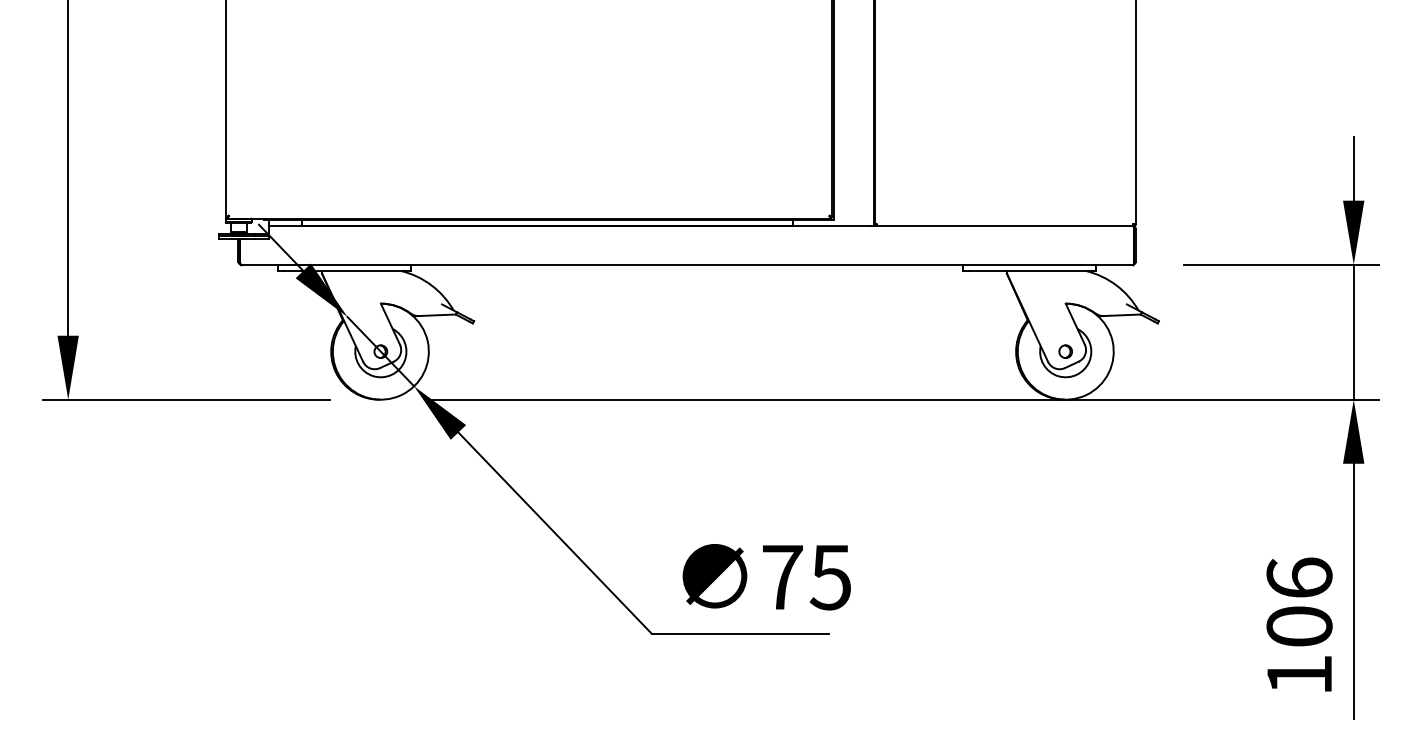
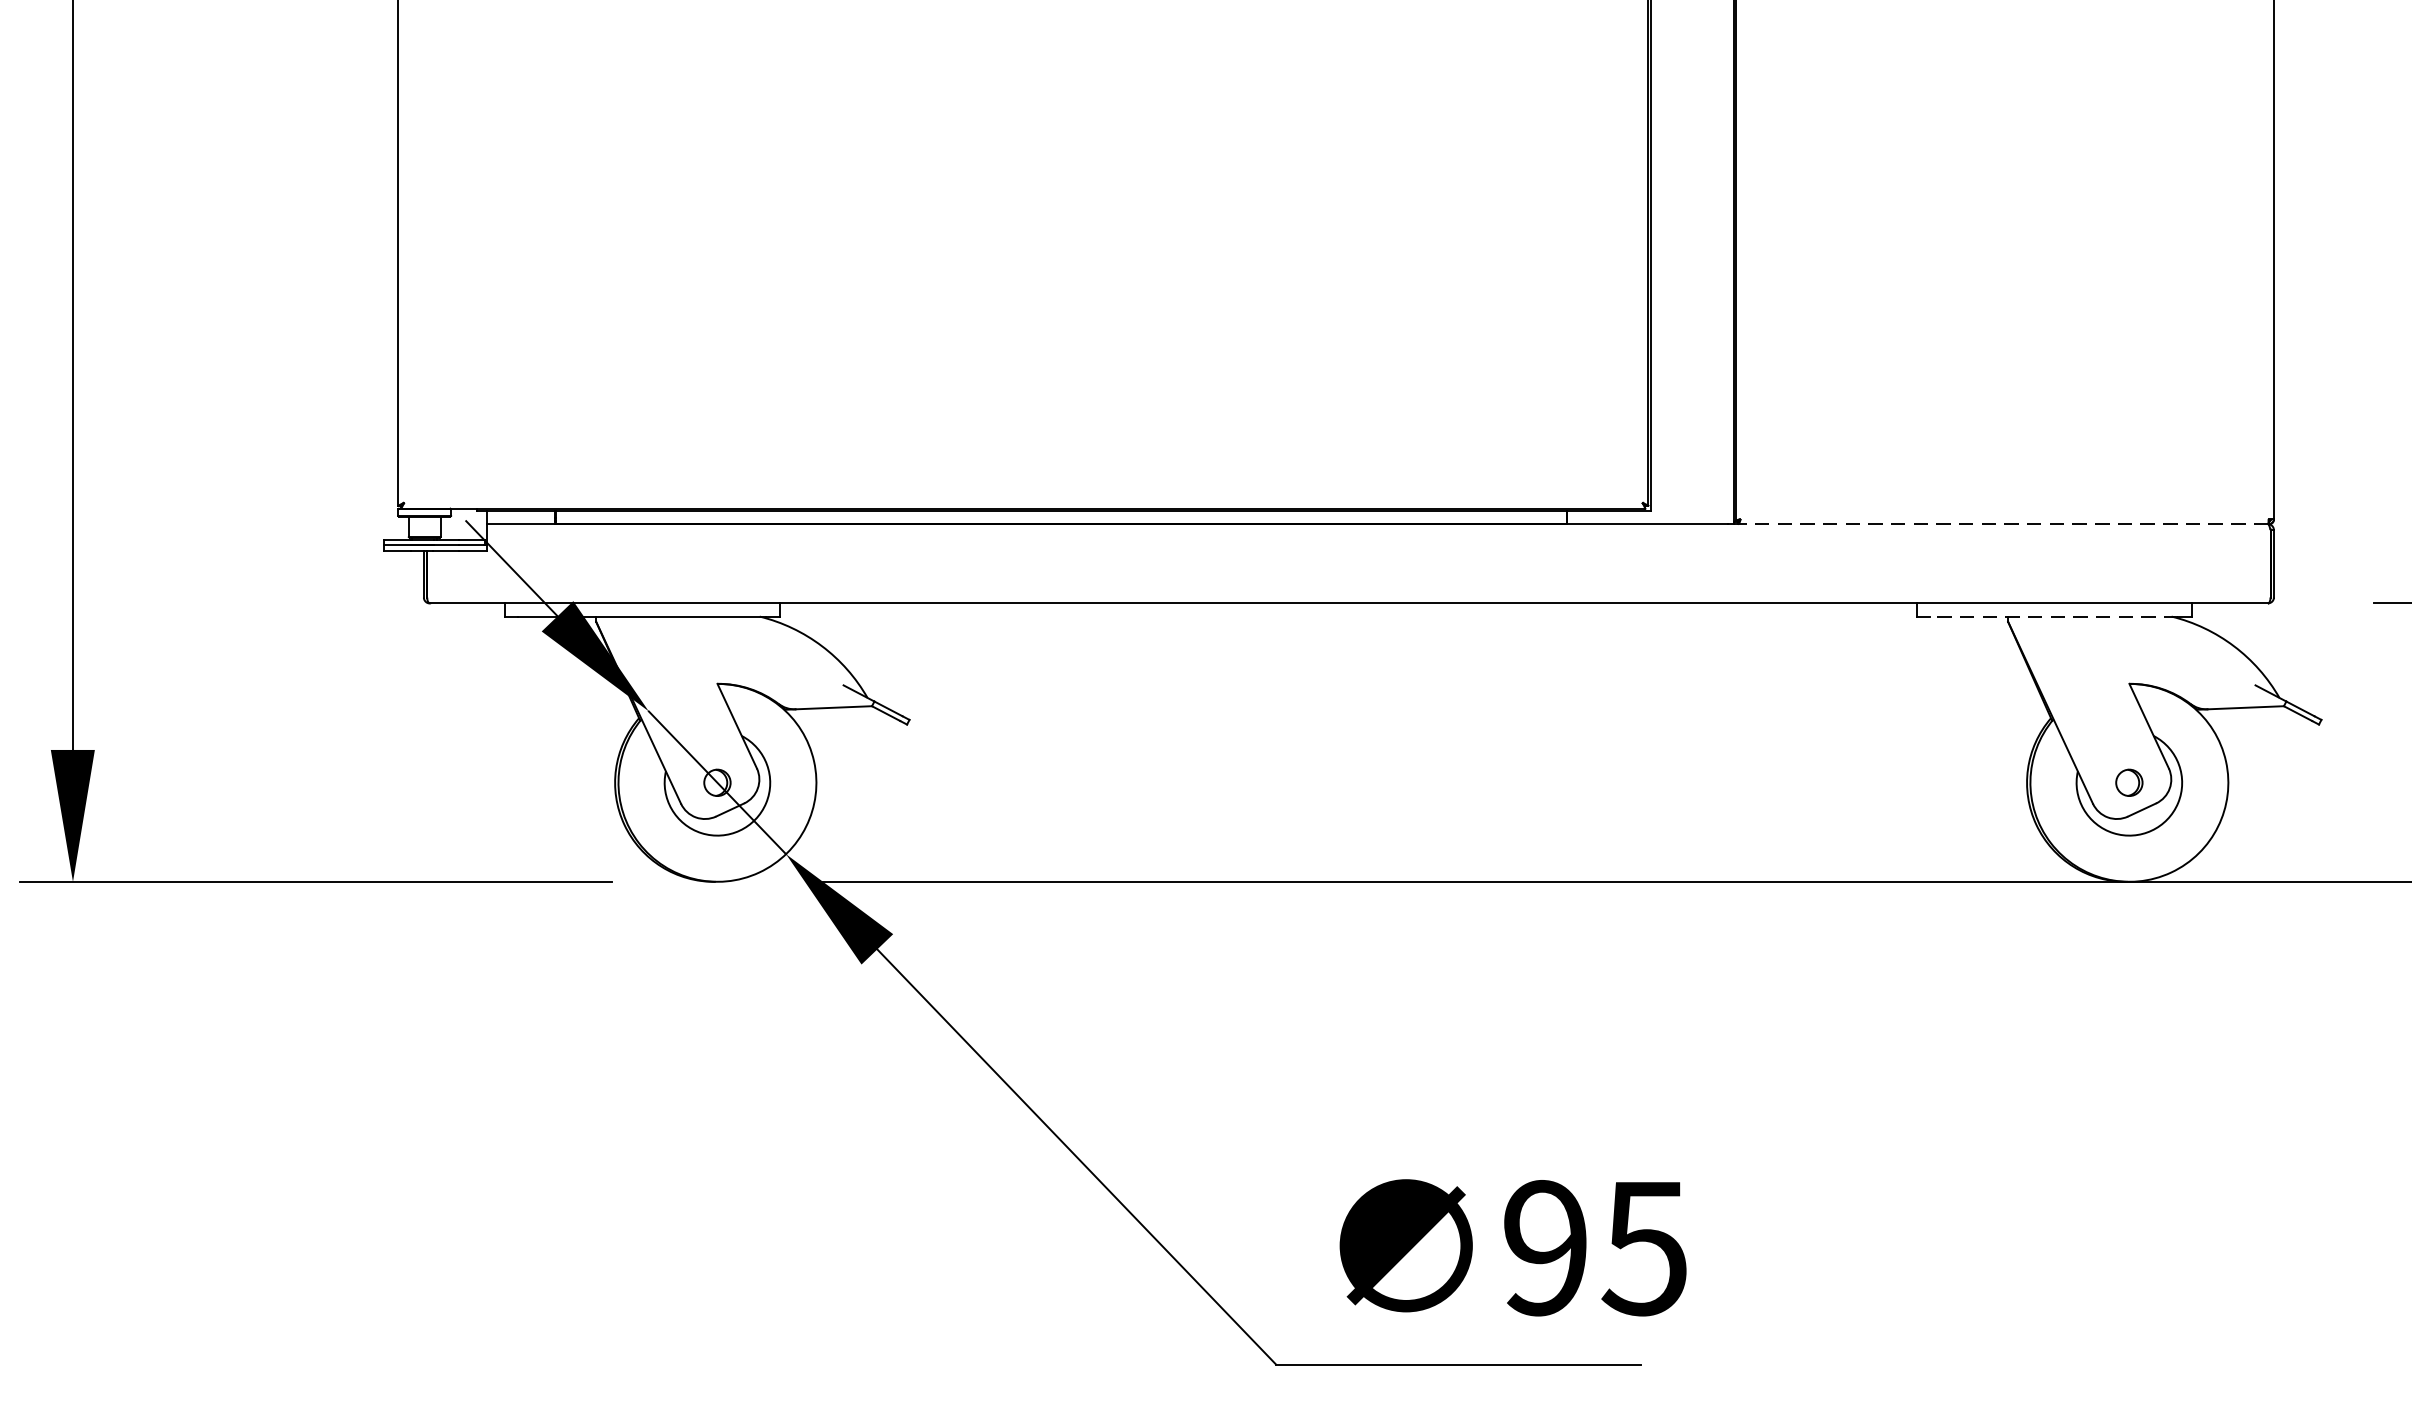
line: (1004, 226) -> (2003, 524), solid -> dashed
line: (1028, 271) -> (2052, 617), solid -> dashed
text: (782, 577) -> (1545, 1248), 75 -> 95

